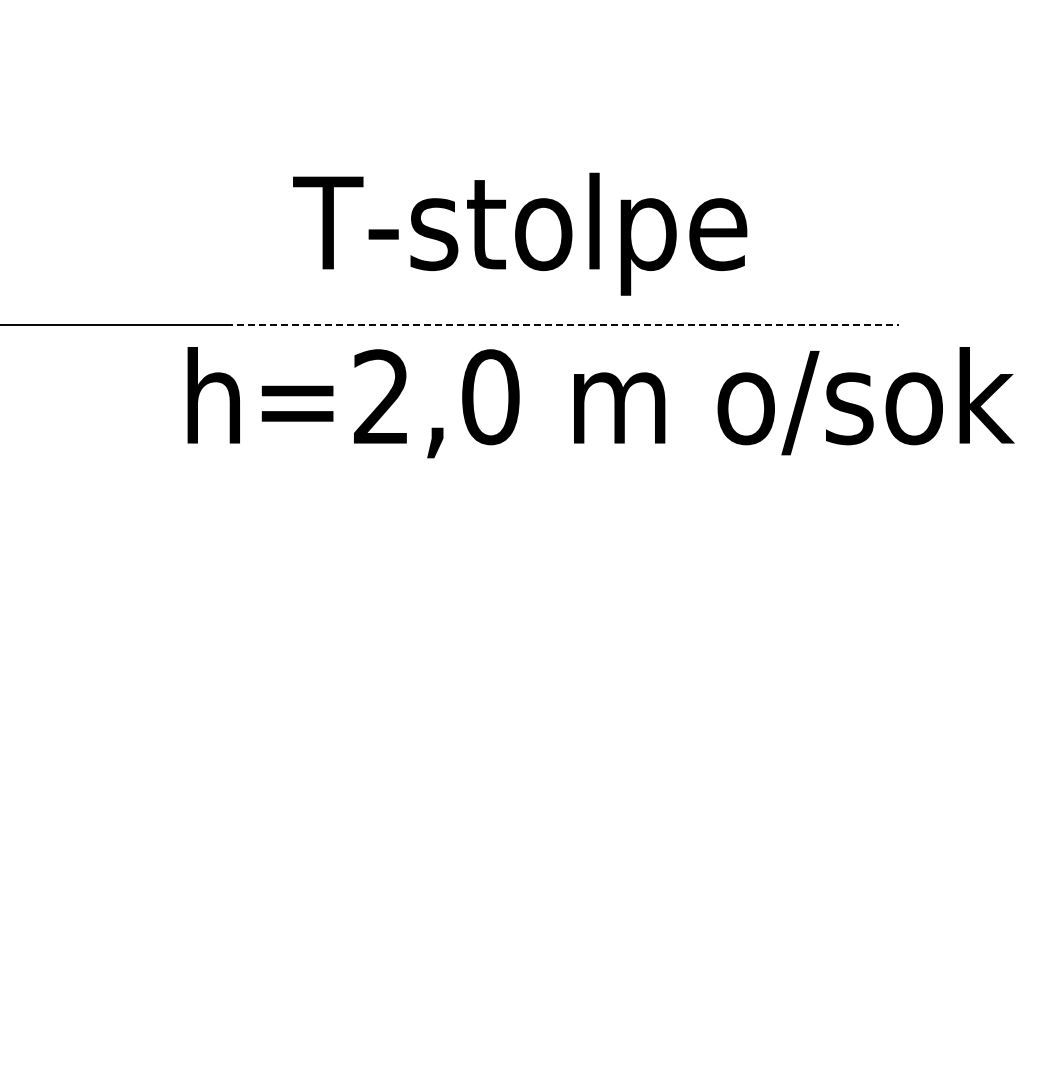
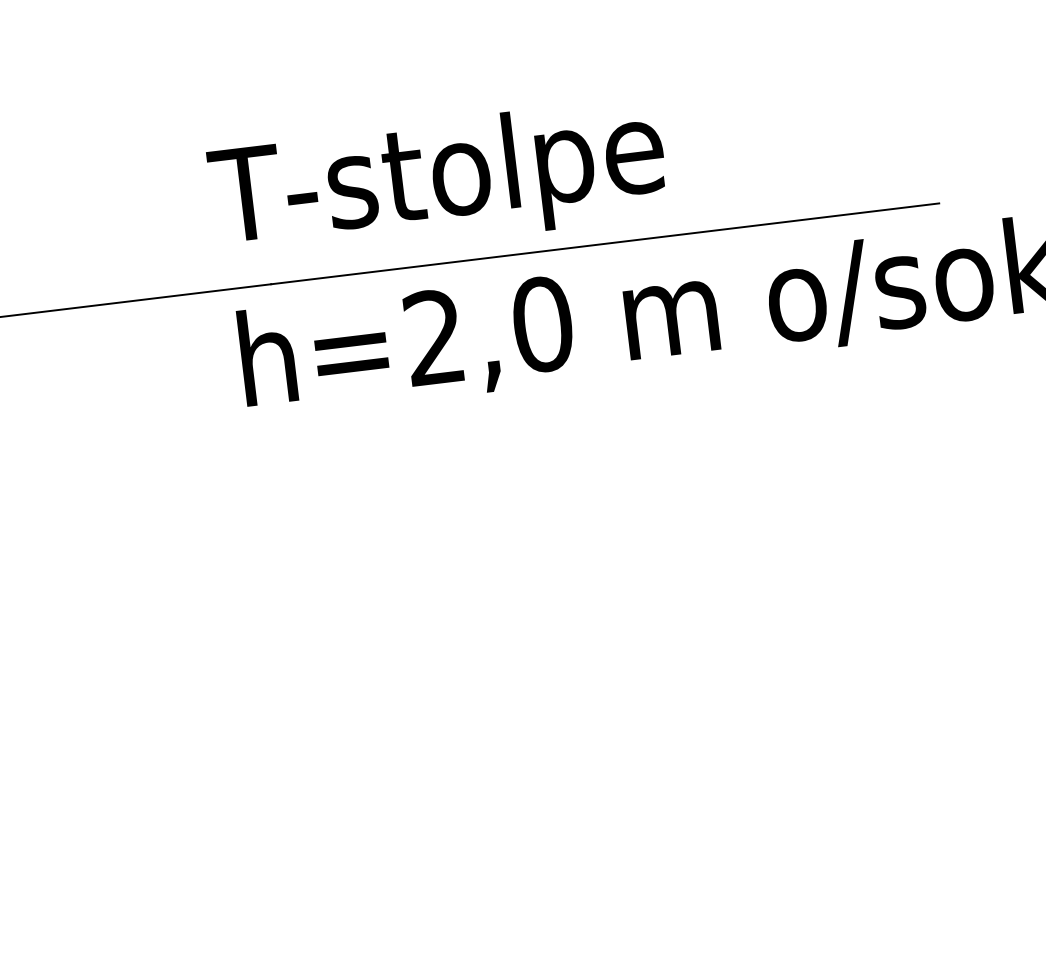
text: (520, 233) -> (438, 181), moved
line: (562, 324) -> (605, 243), dashed -> solid

